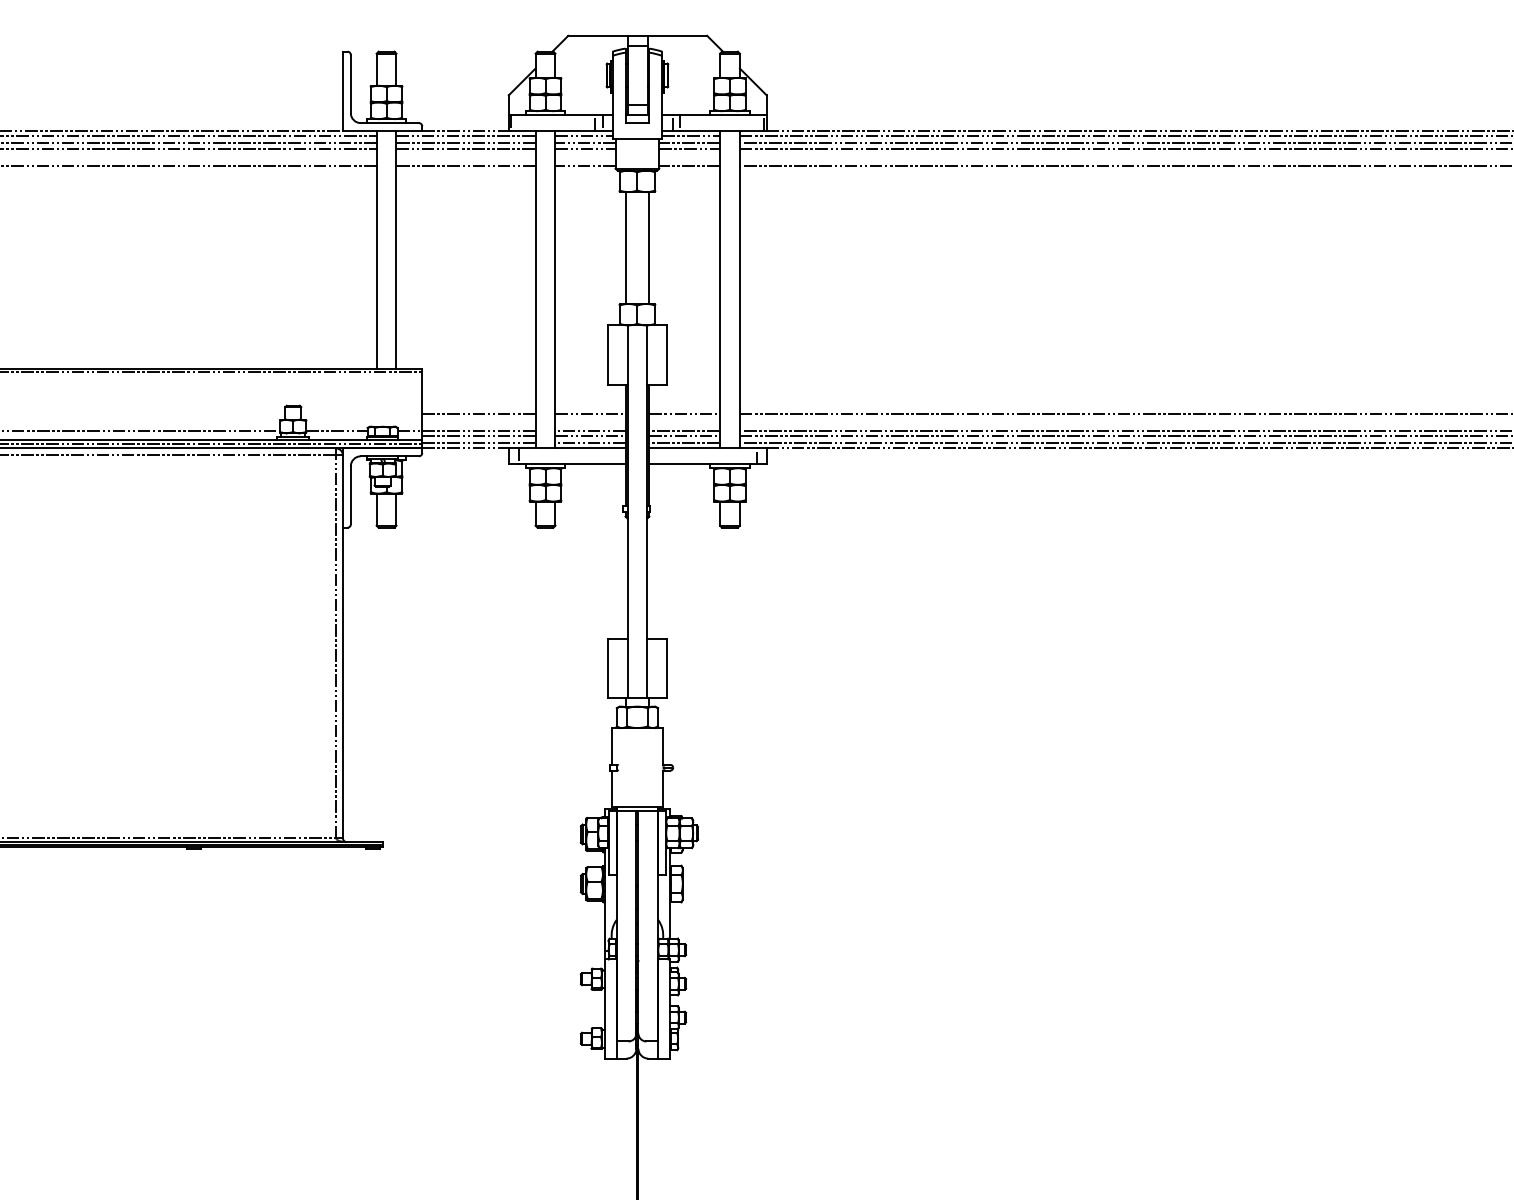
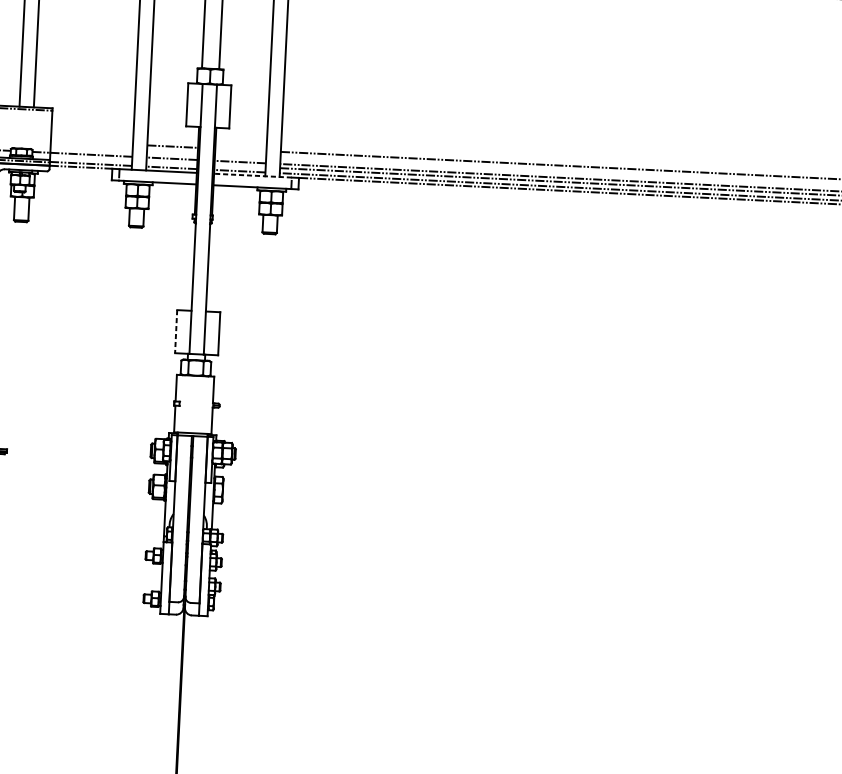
line: (478, 413) -> (91, 142), removed
line: (684, 413) -> (240, 149), removed
line: (478, 436) -> (90, 159), removed
line: (590, 436) -> (171, 163), removed
line: (684, 436) -> (239, 166), removed
line: (703, 448) -> (253, 175), solid -> dashed
line: (607, 668) -> (176, 331), solid -> dashed

